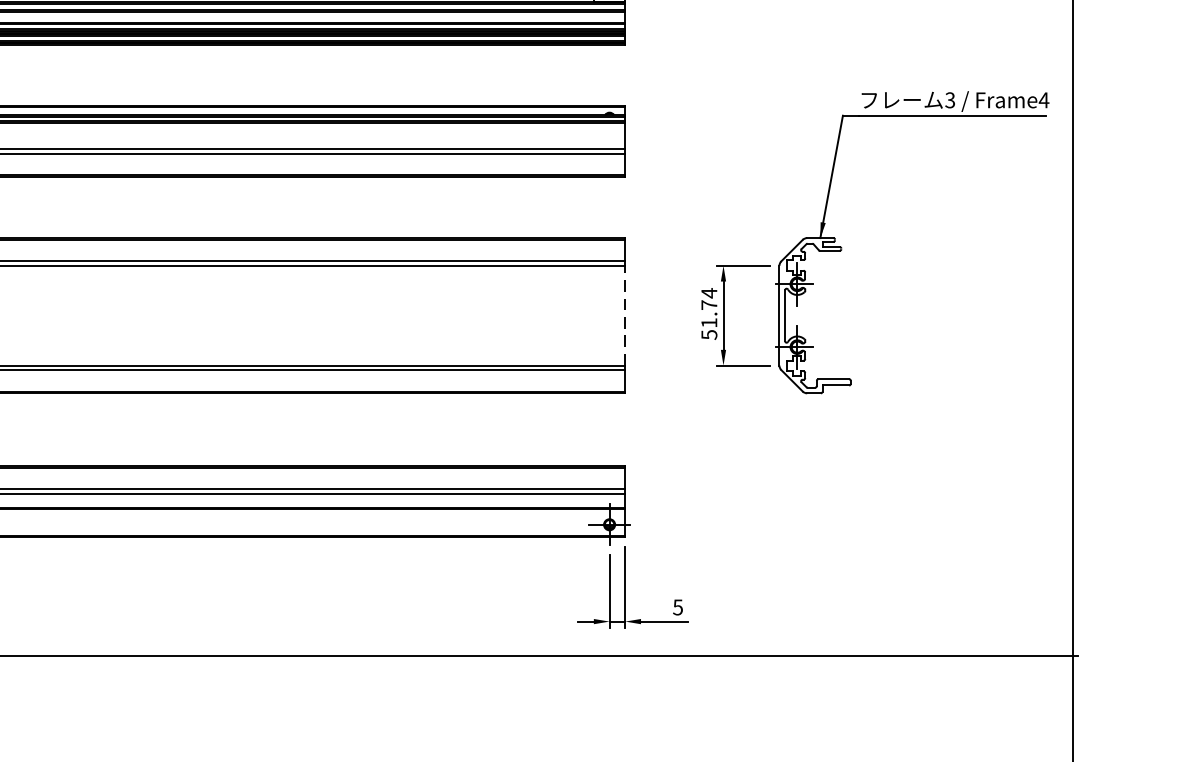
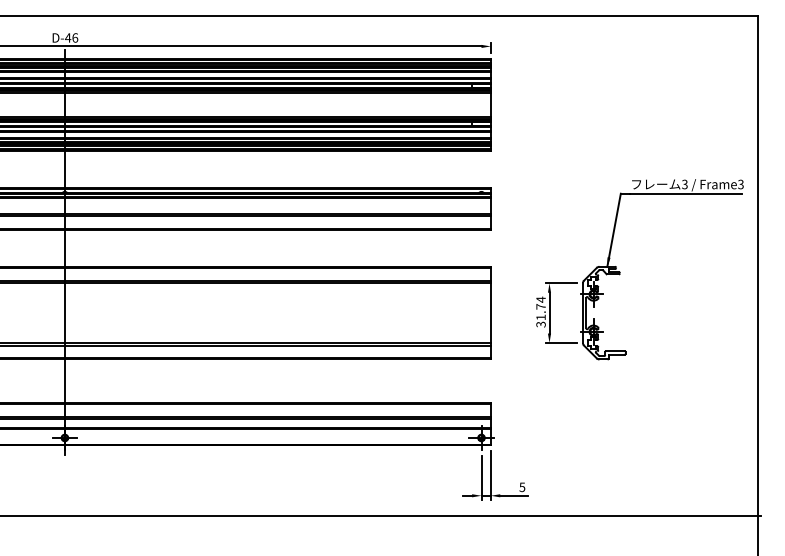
text: (1043, 100) -> (740, 184), Frame4 -> Frame3
line: (624, 316) -> (490, 313), dashed -> solid
text: (708, 334) -> (540, 324), 51.74 -> 31.74

